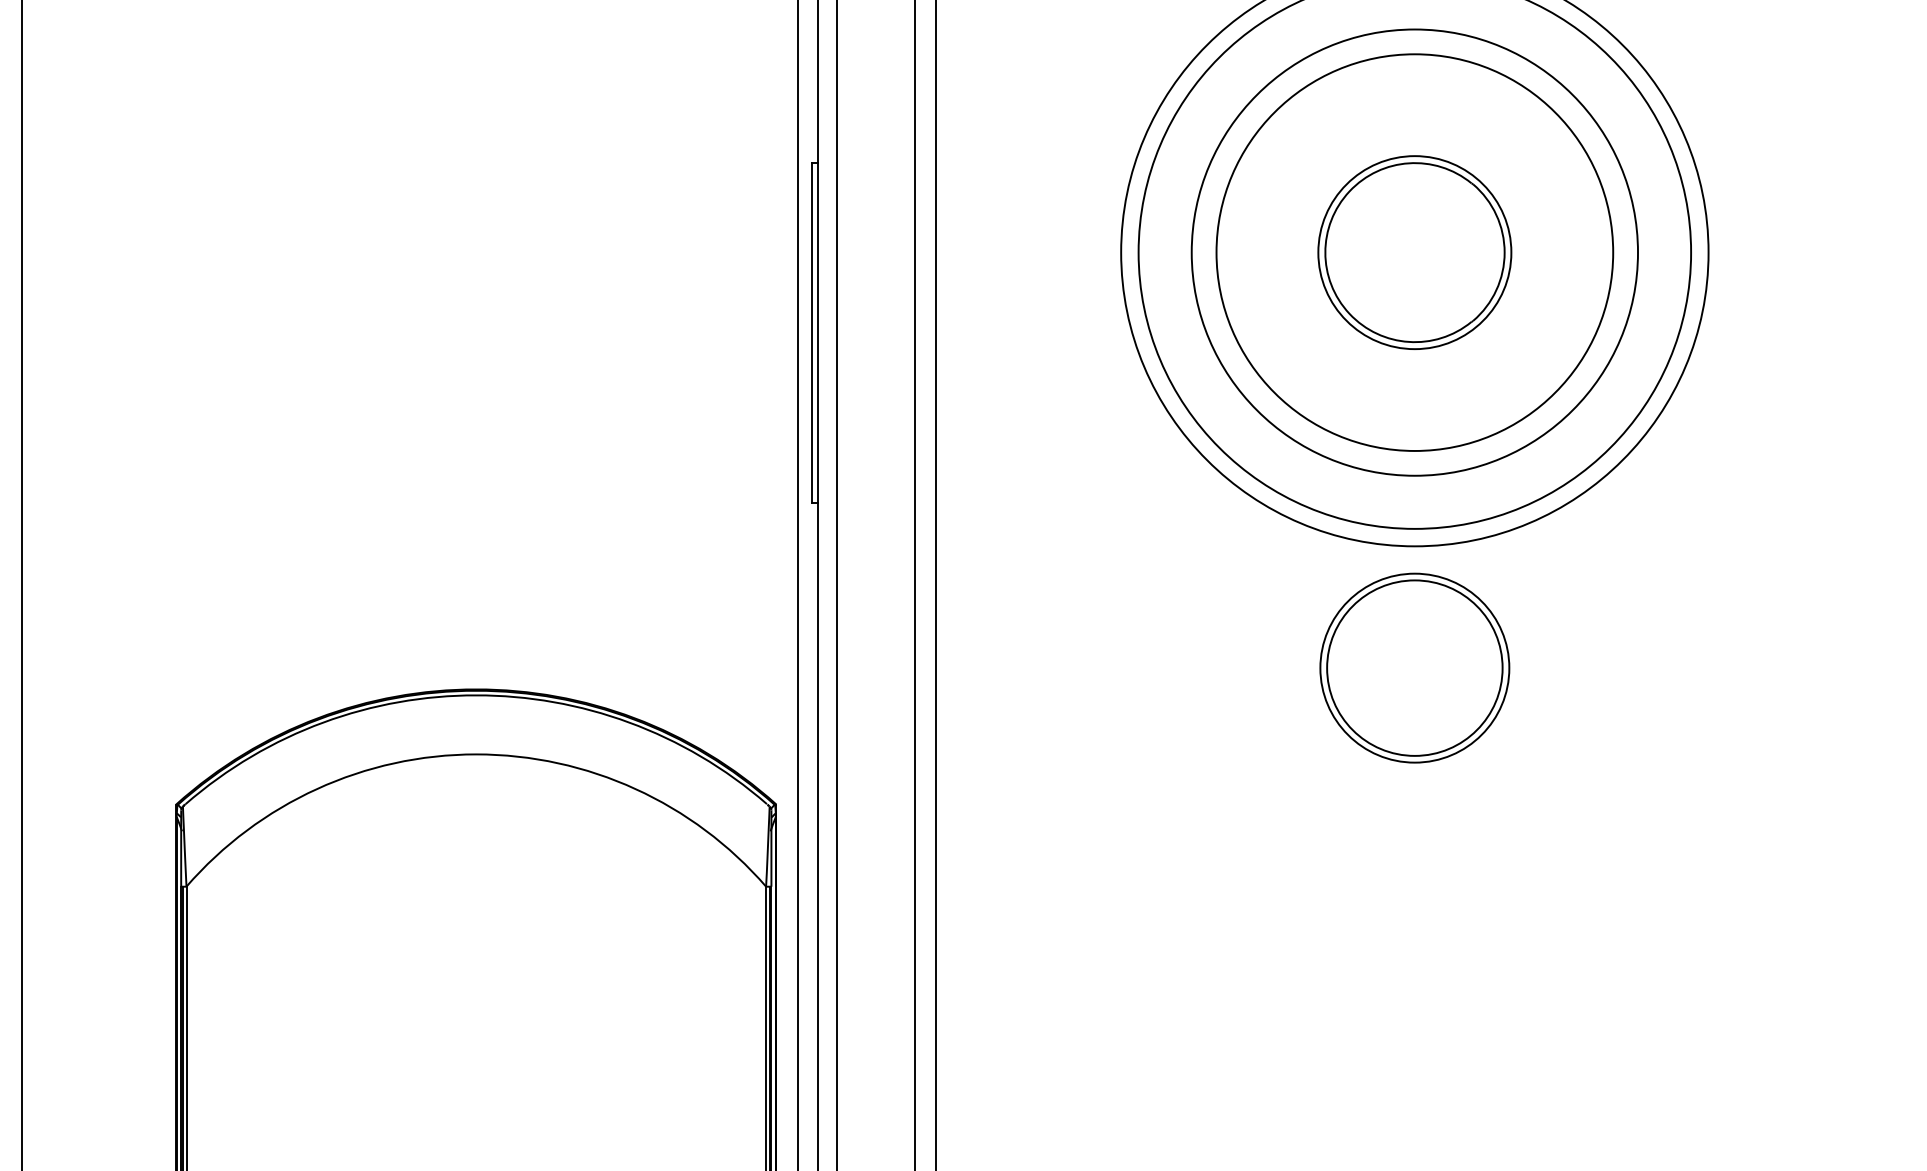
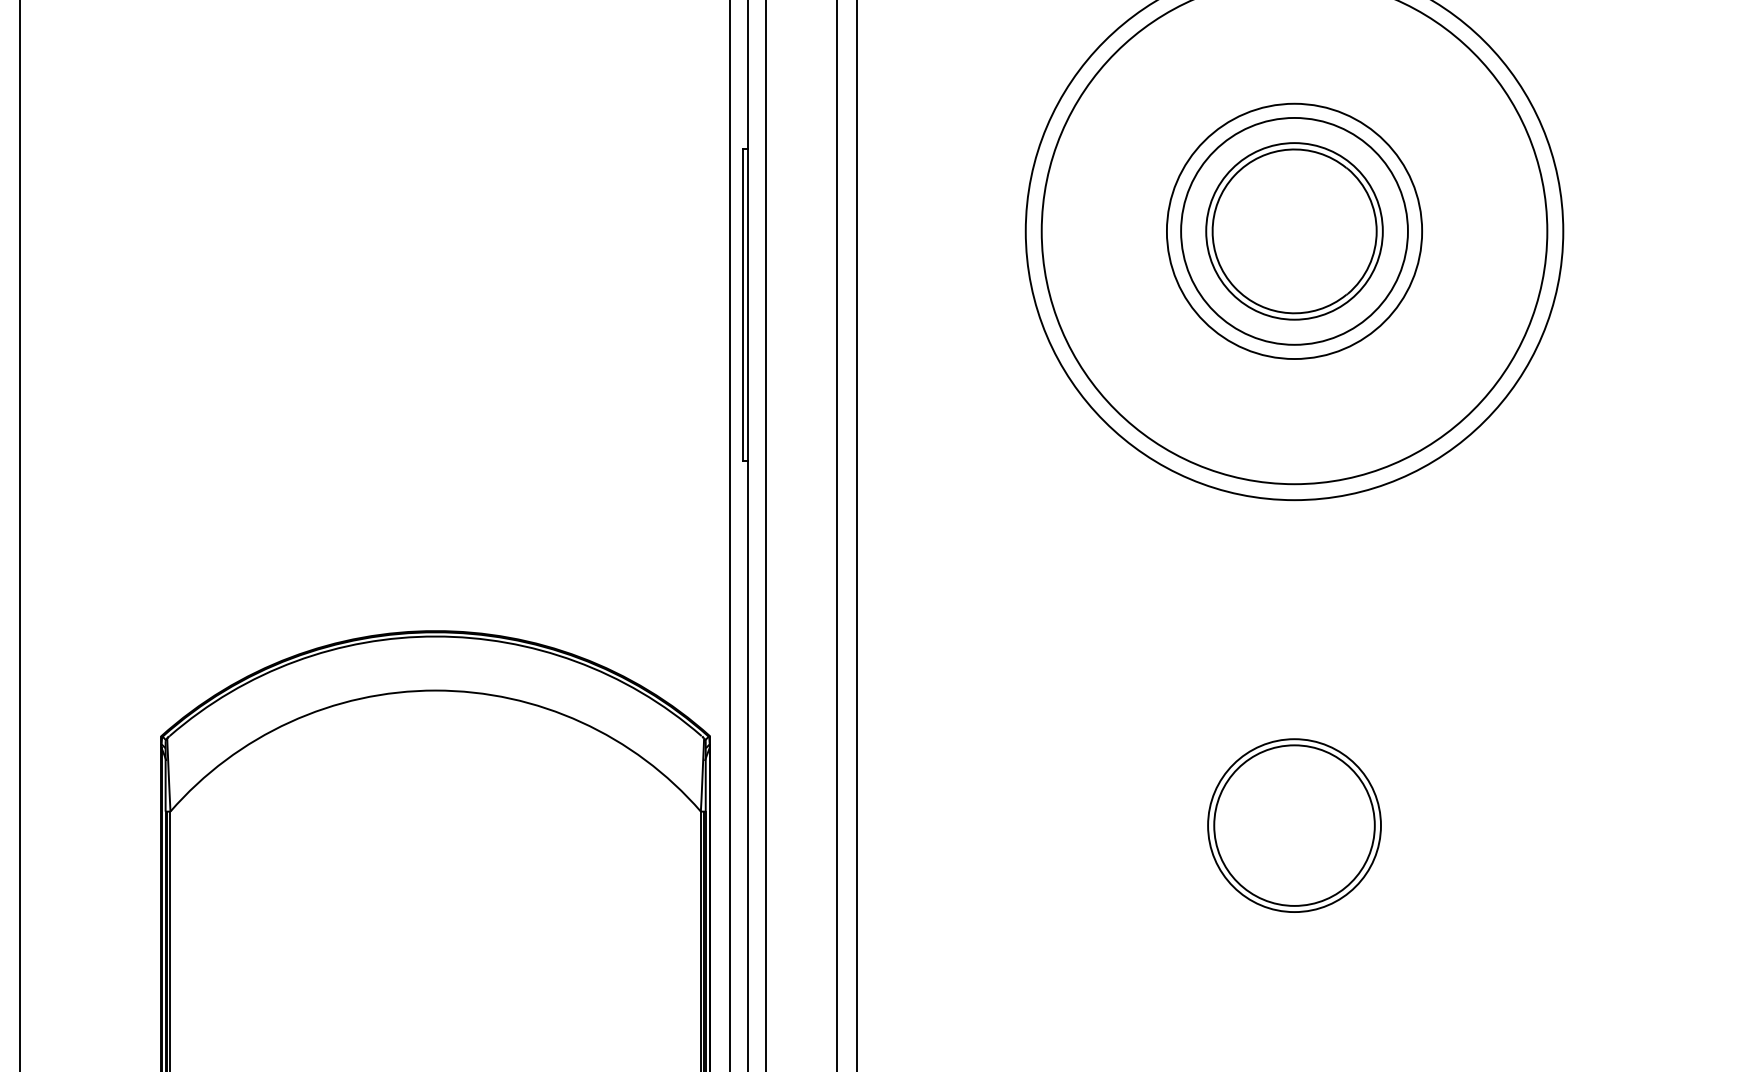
circle: (1414, 251) -> (1294, 230), size x0.62
circle: (1414, 252) -> (1294, 231), size x0.62
part: (1414, 668) -> (1294, 825), moved

